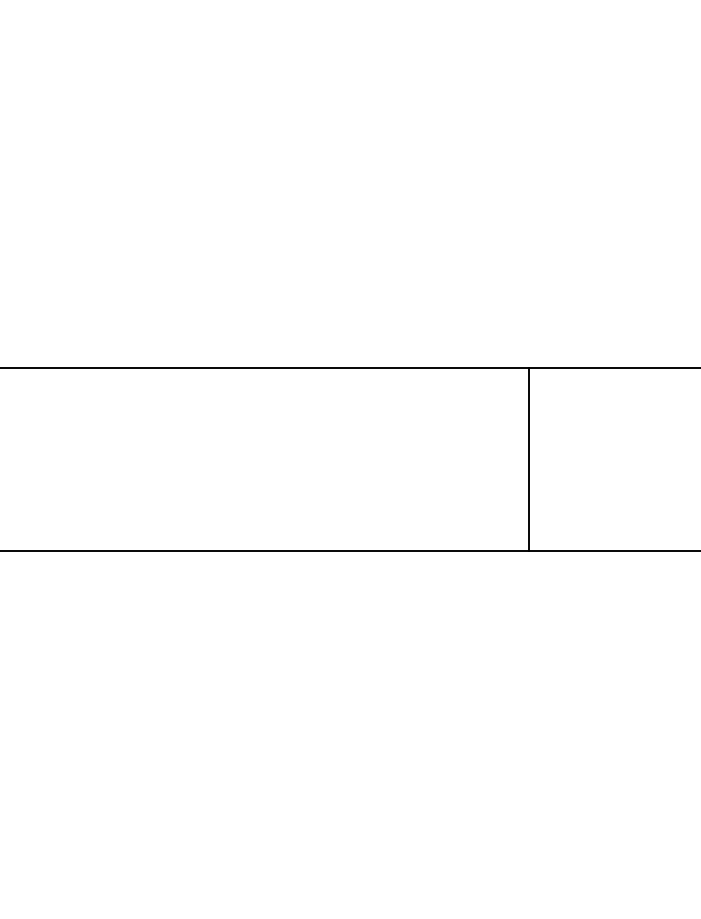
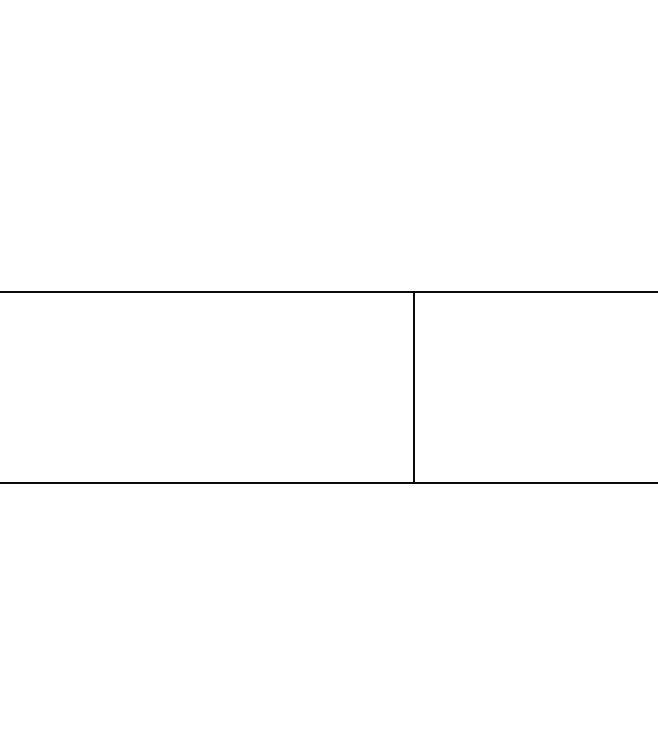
line: (529, 459) -> (414, 387), moved

